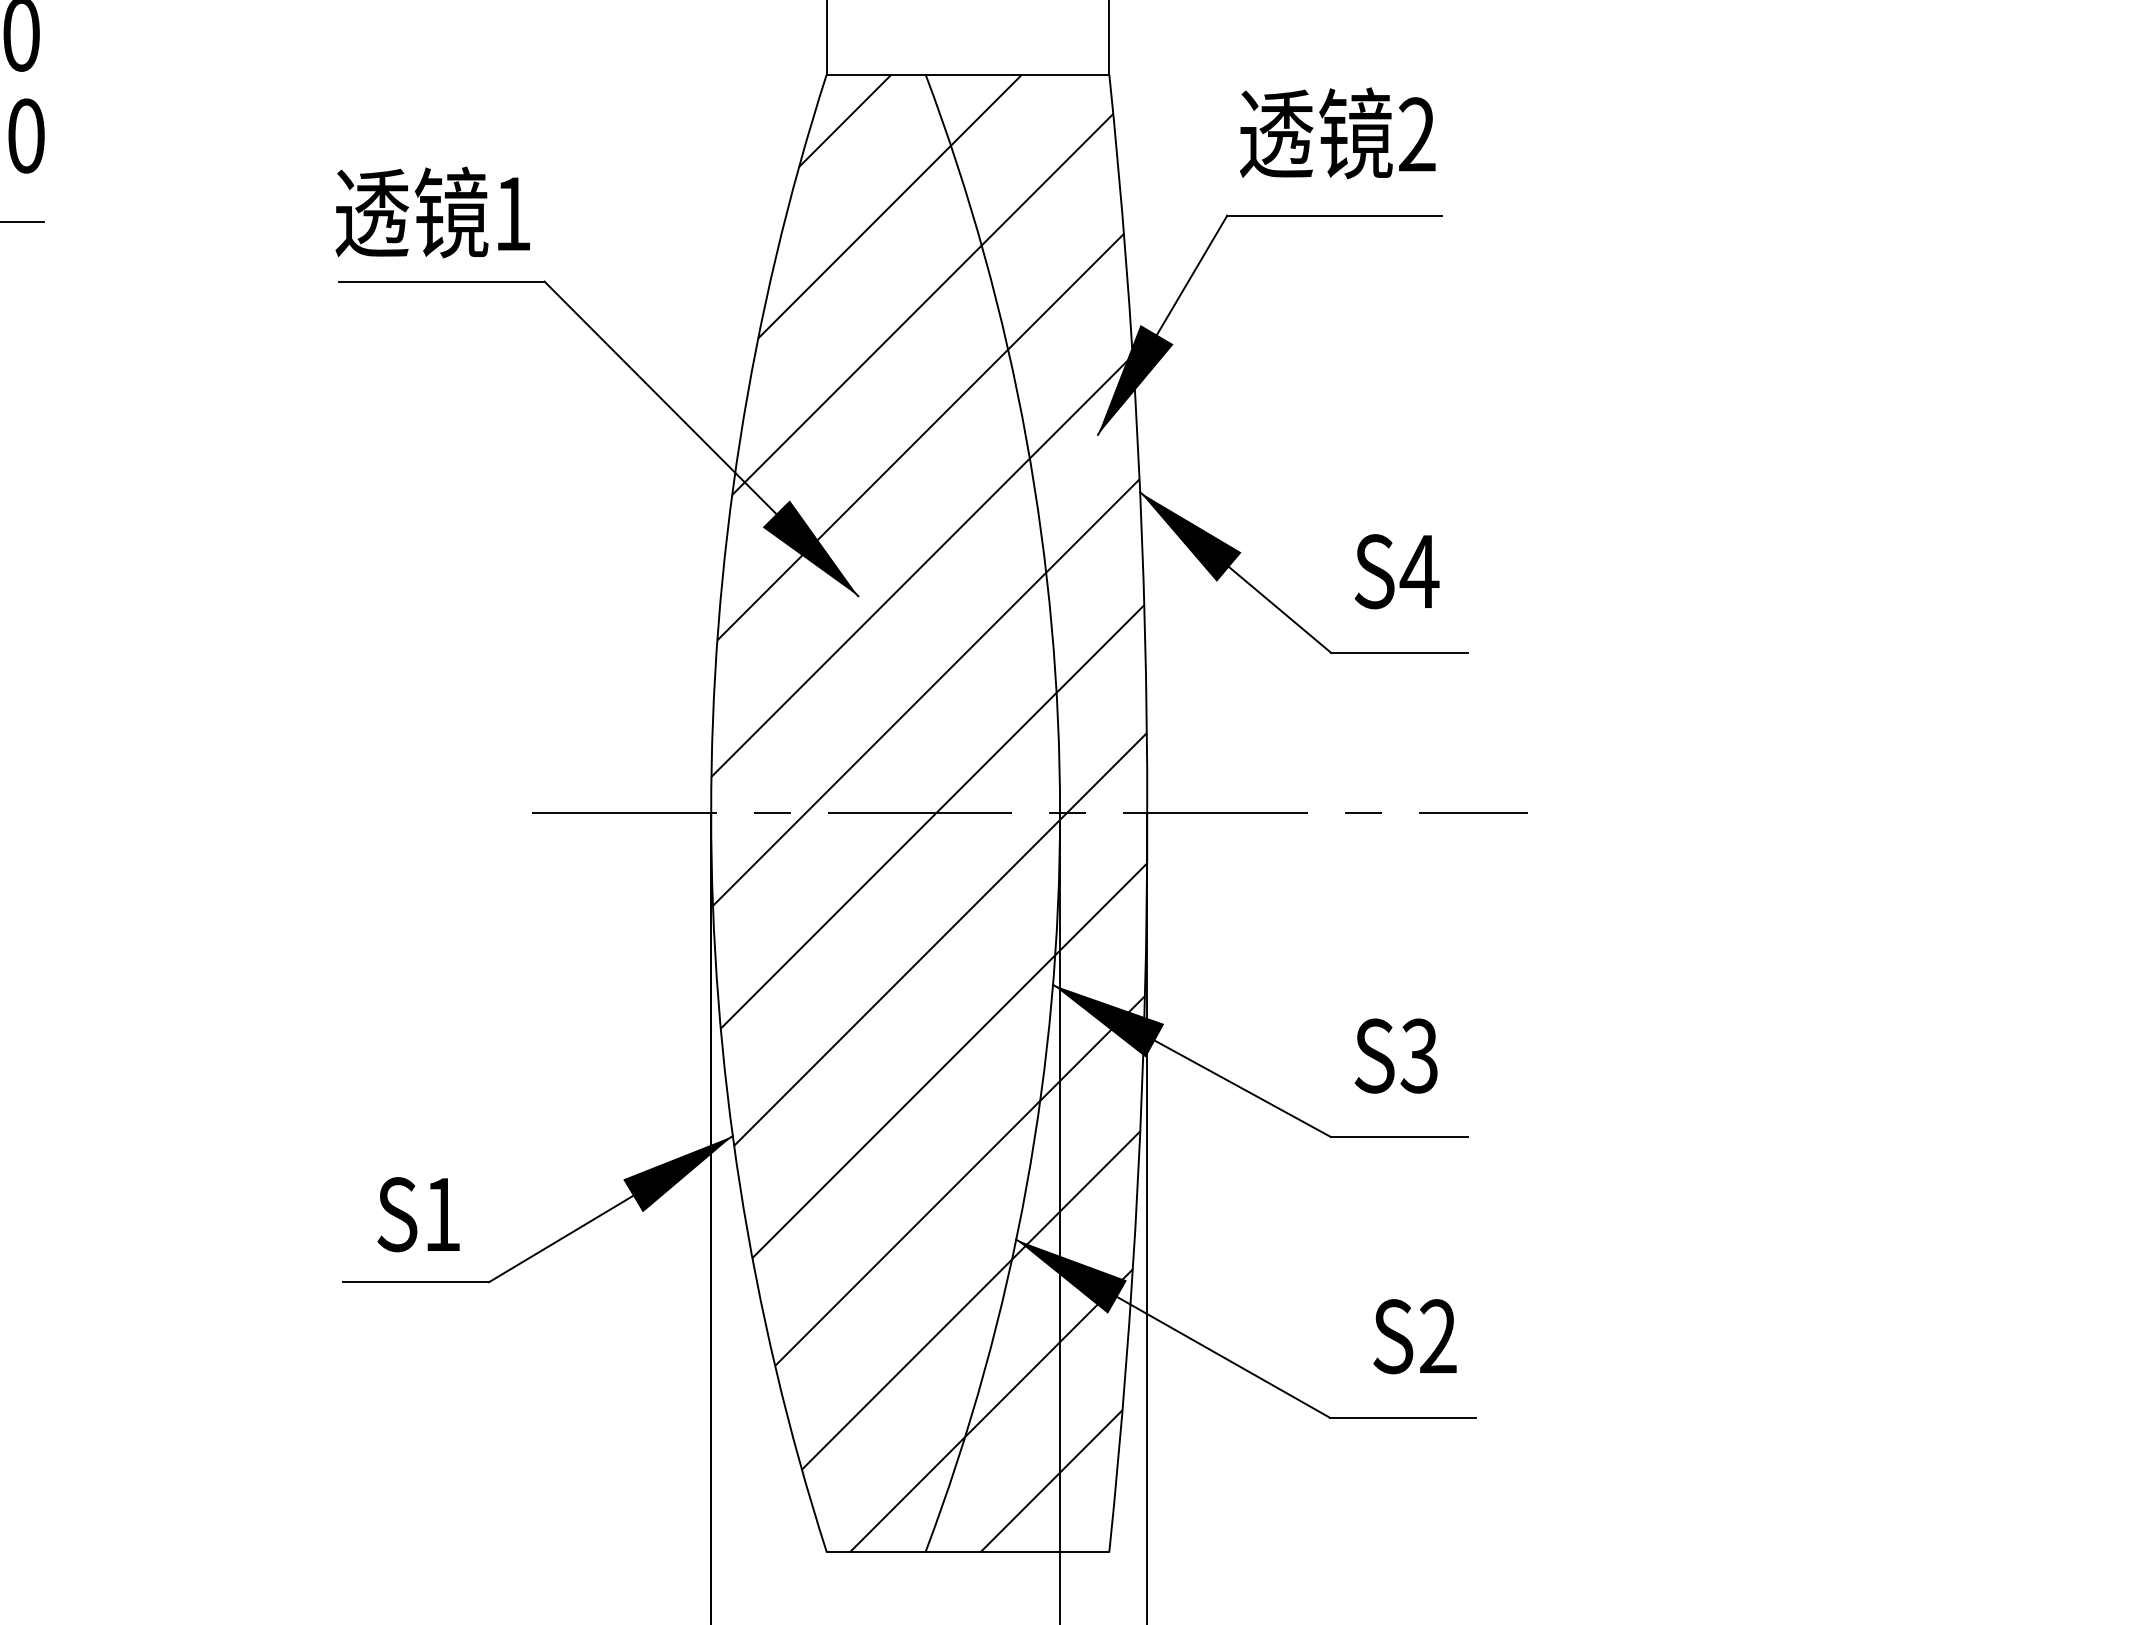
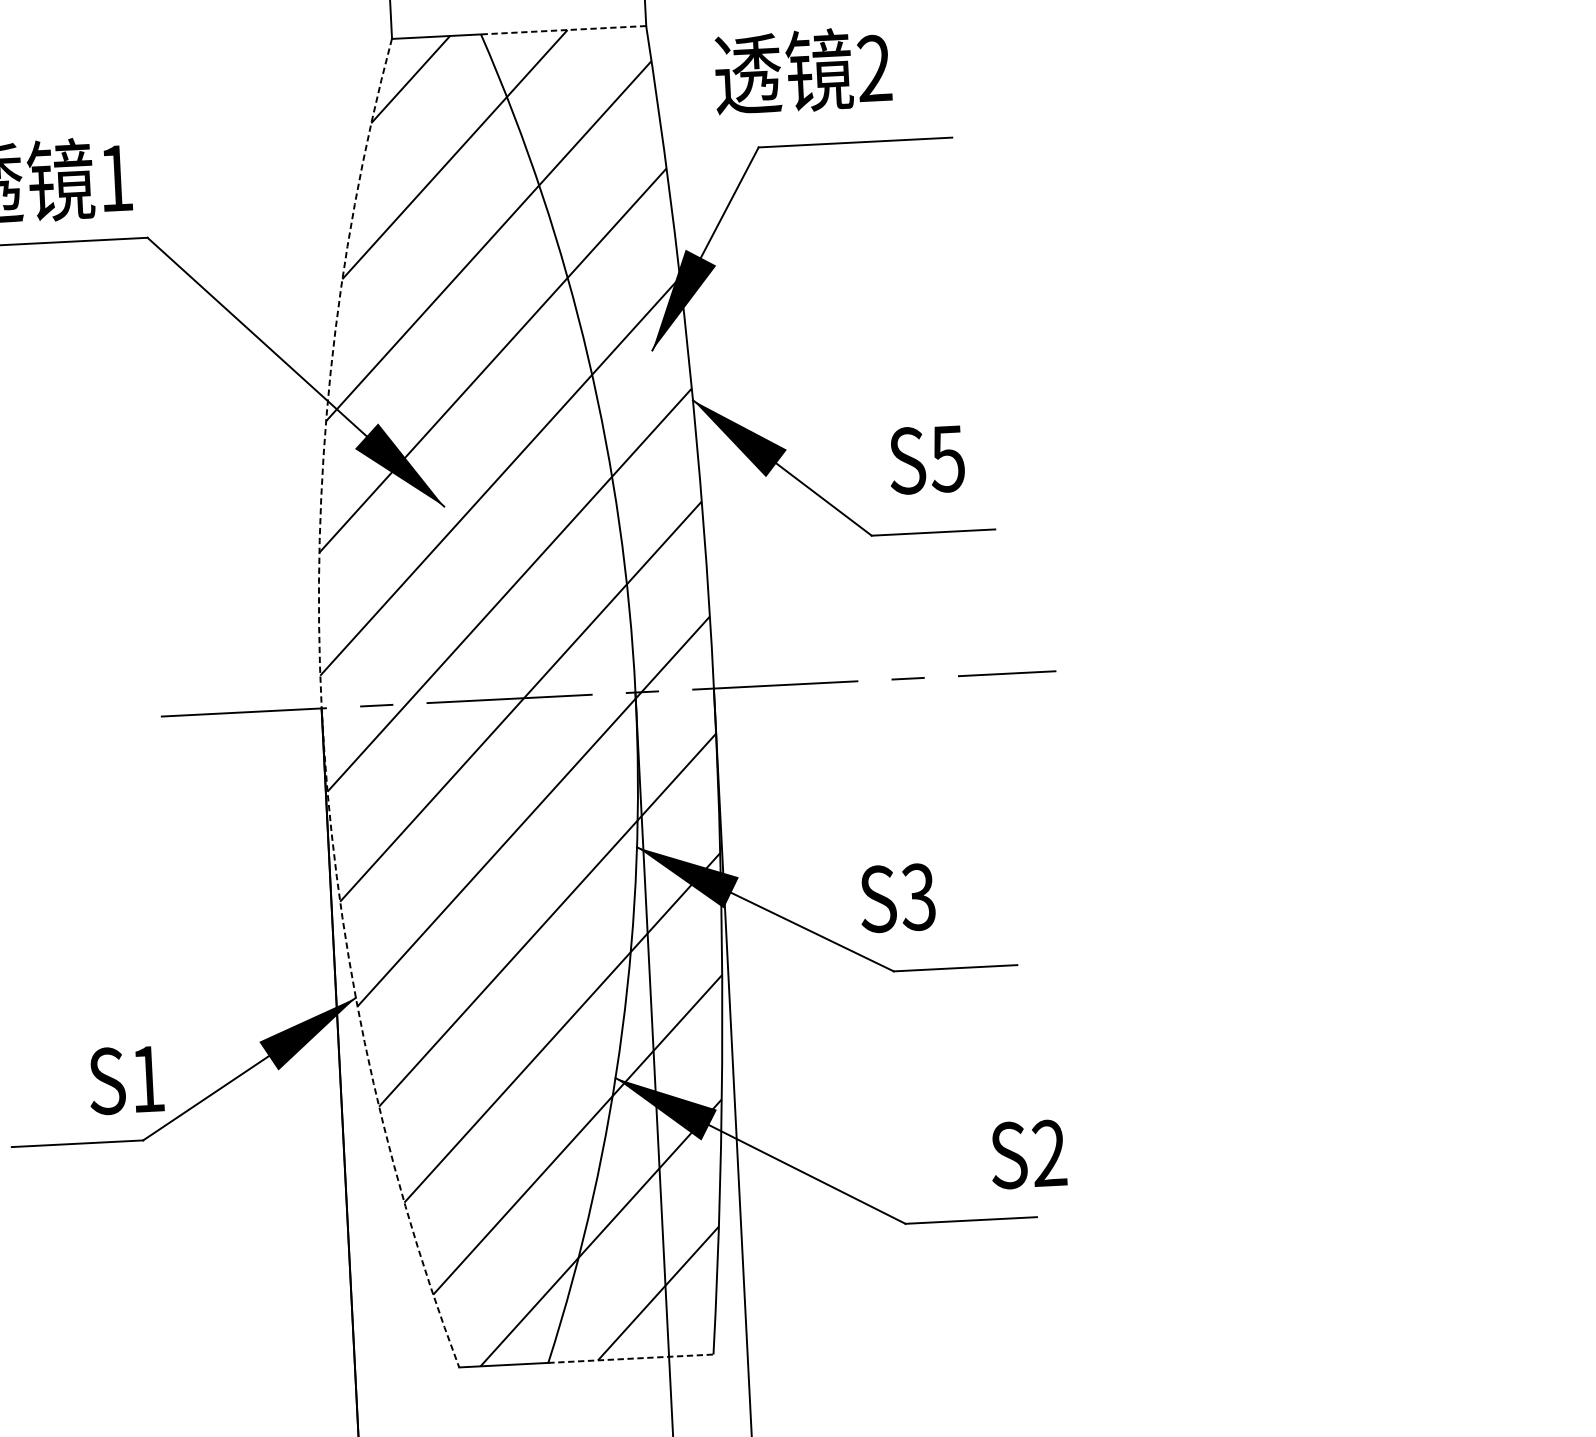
line: (1017, 74) -> (563, 30), solid -> dashed
text: (1337, 133) -> (802, 71), moved
text: (1419, 572) -> (947, 459), S4 -> S5
arc: (711, 813) -> (322, 708), solid -> dashed
text: (1395, 1055) -> (897, 897), moved
text: (418, 1214) -> (126, 1080), moved
text: (1414, 1336) -> (1028, 1154), moved
line: (1017, 1551) -> (630, 1358), solid -> dashed

